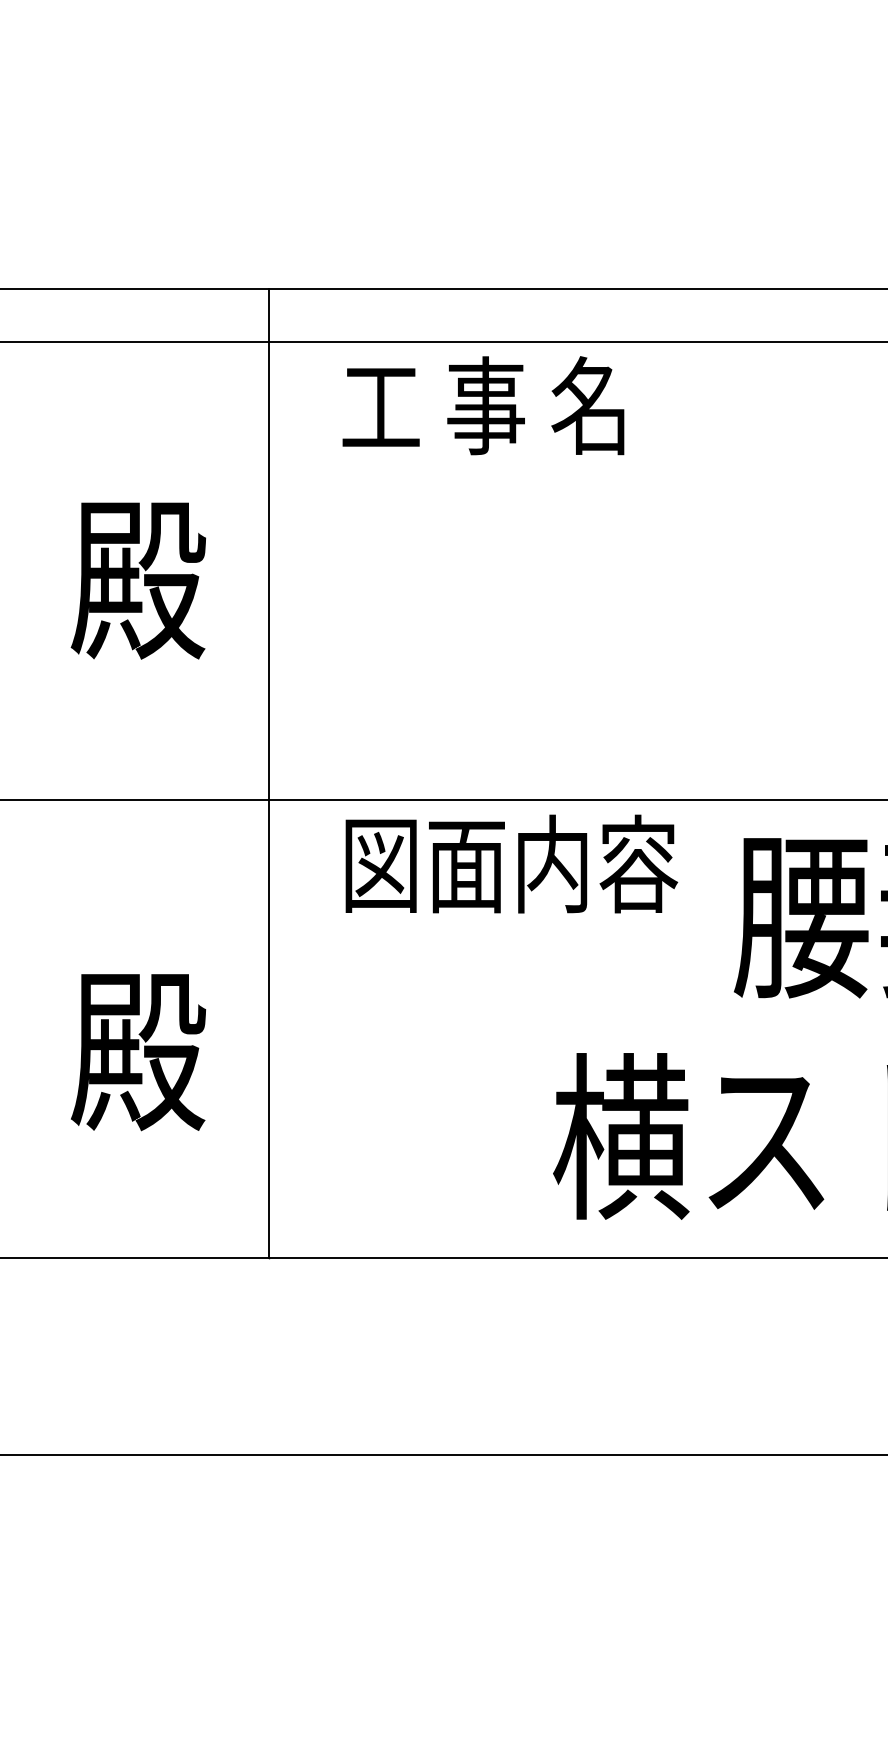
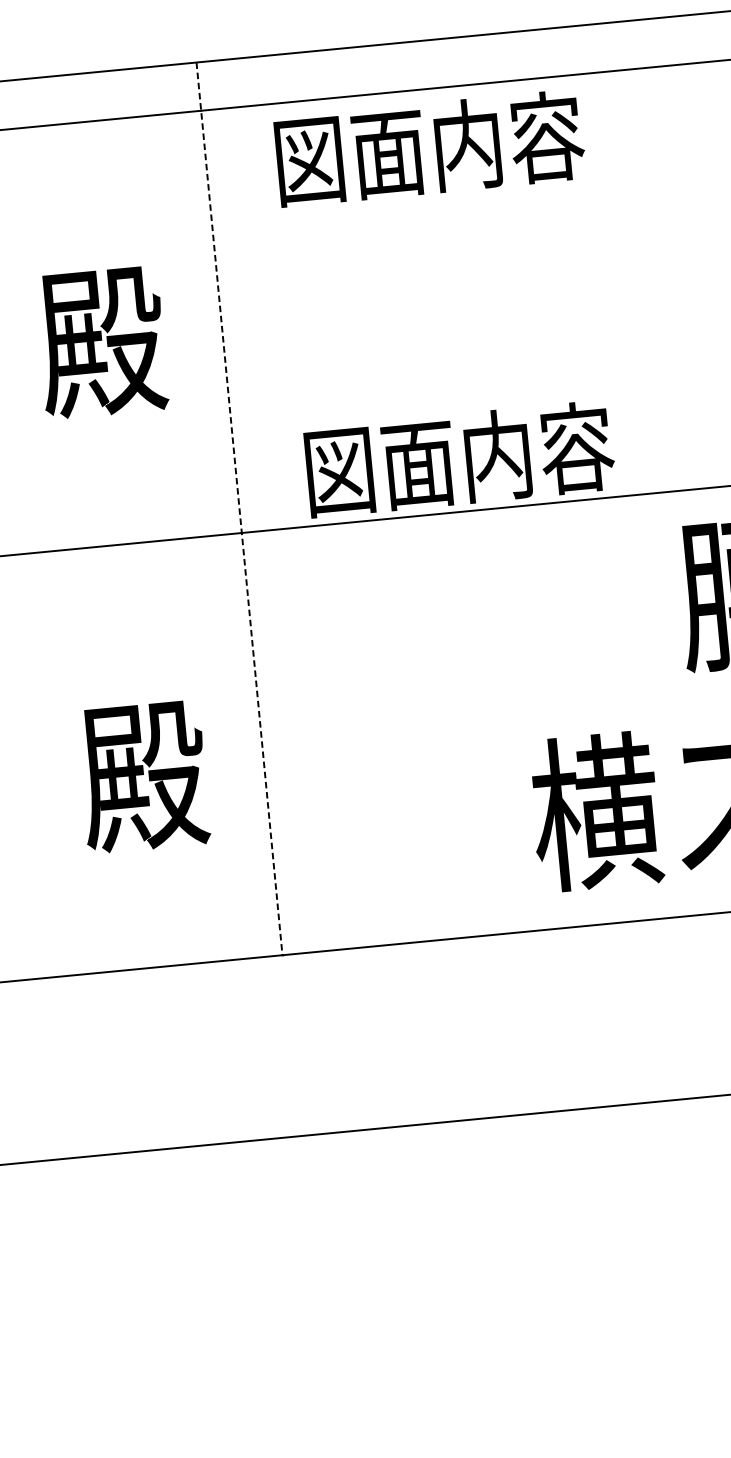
text: (510, 405) -> (428, 148), 工 事 名 -> 図面内容
line: (269, 773) -> (239, 508), solid -> dashed
text: (511, 863) -> (459, 458), moved

